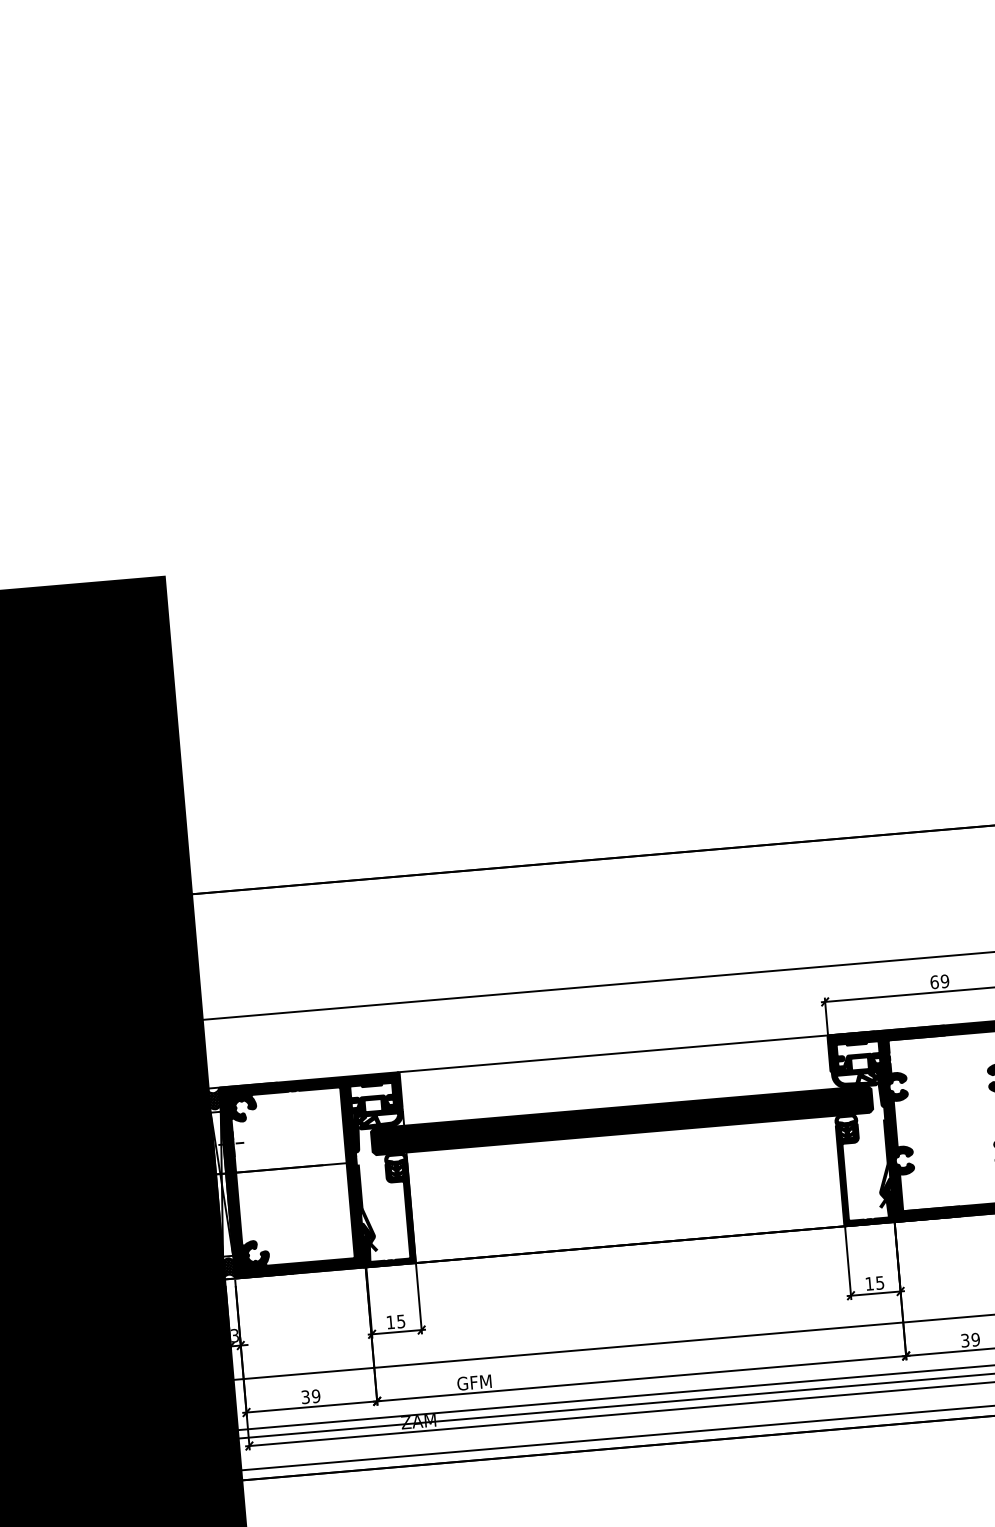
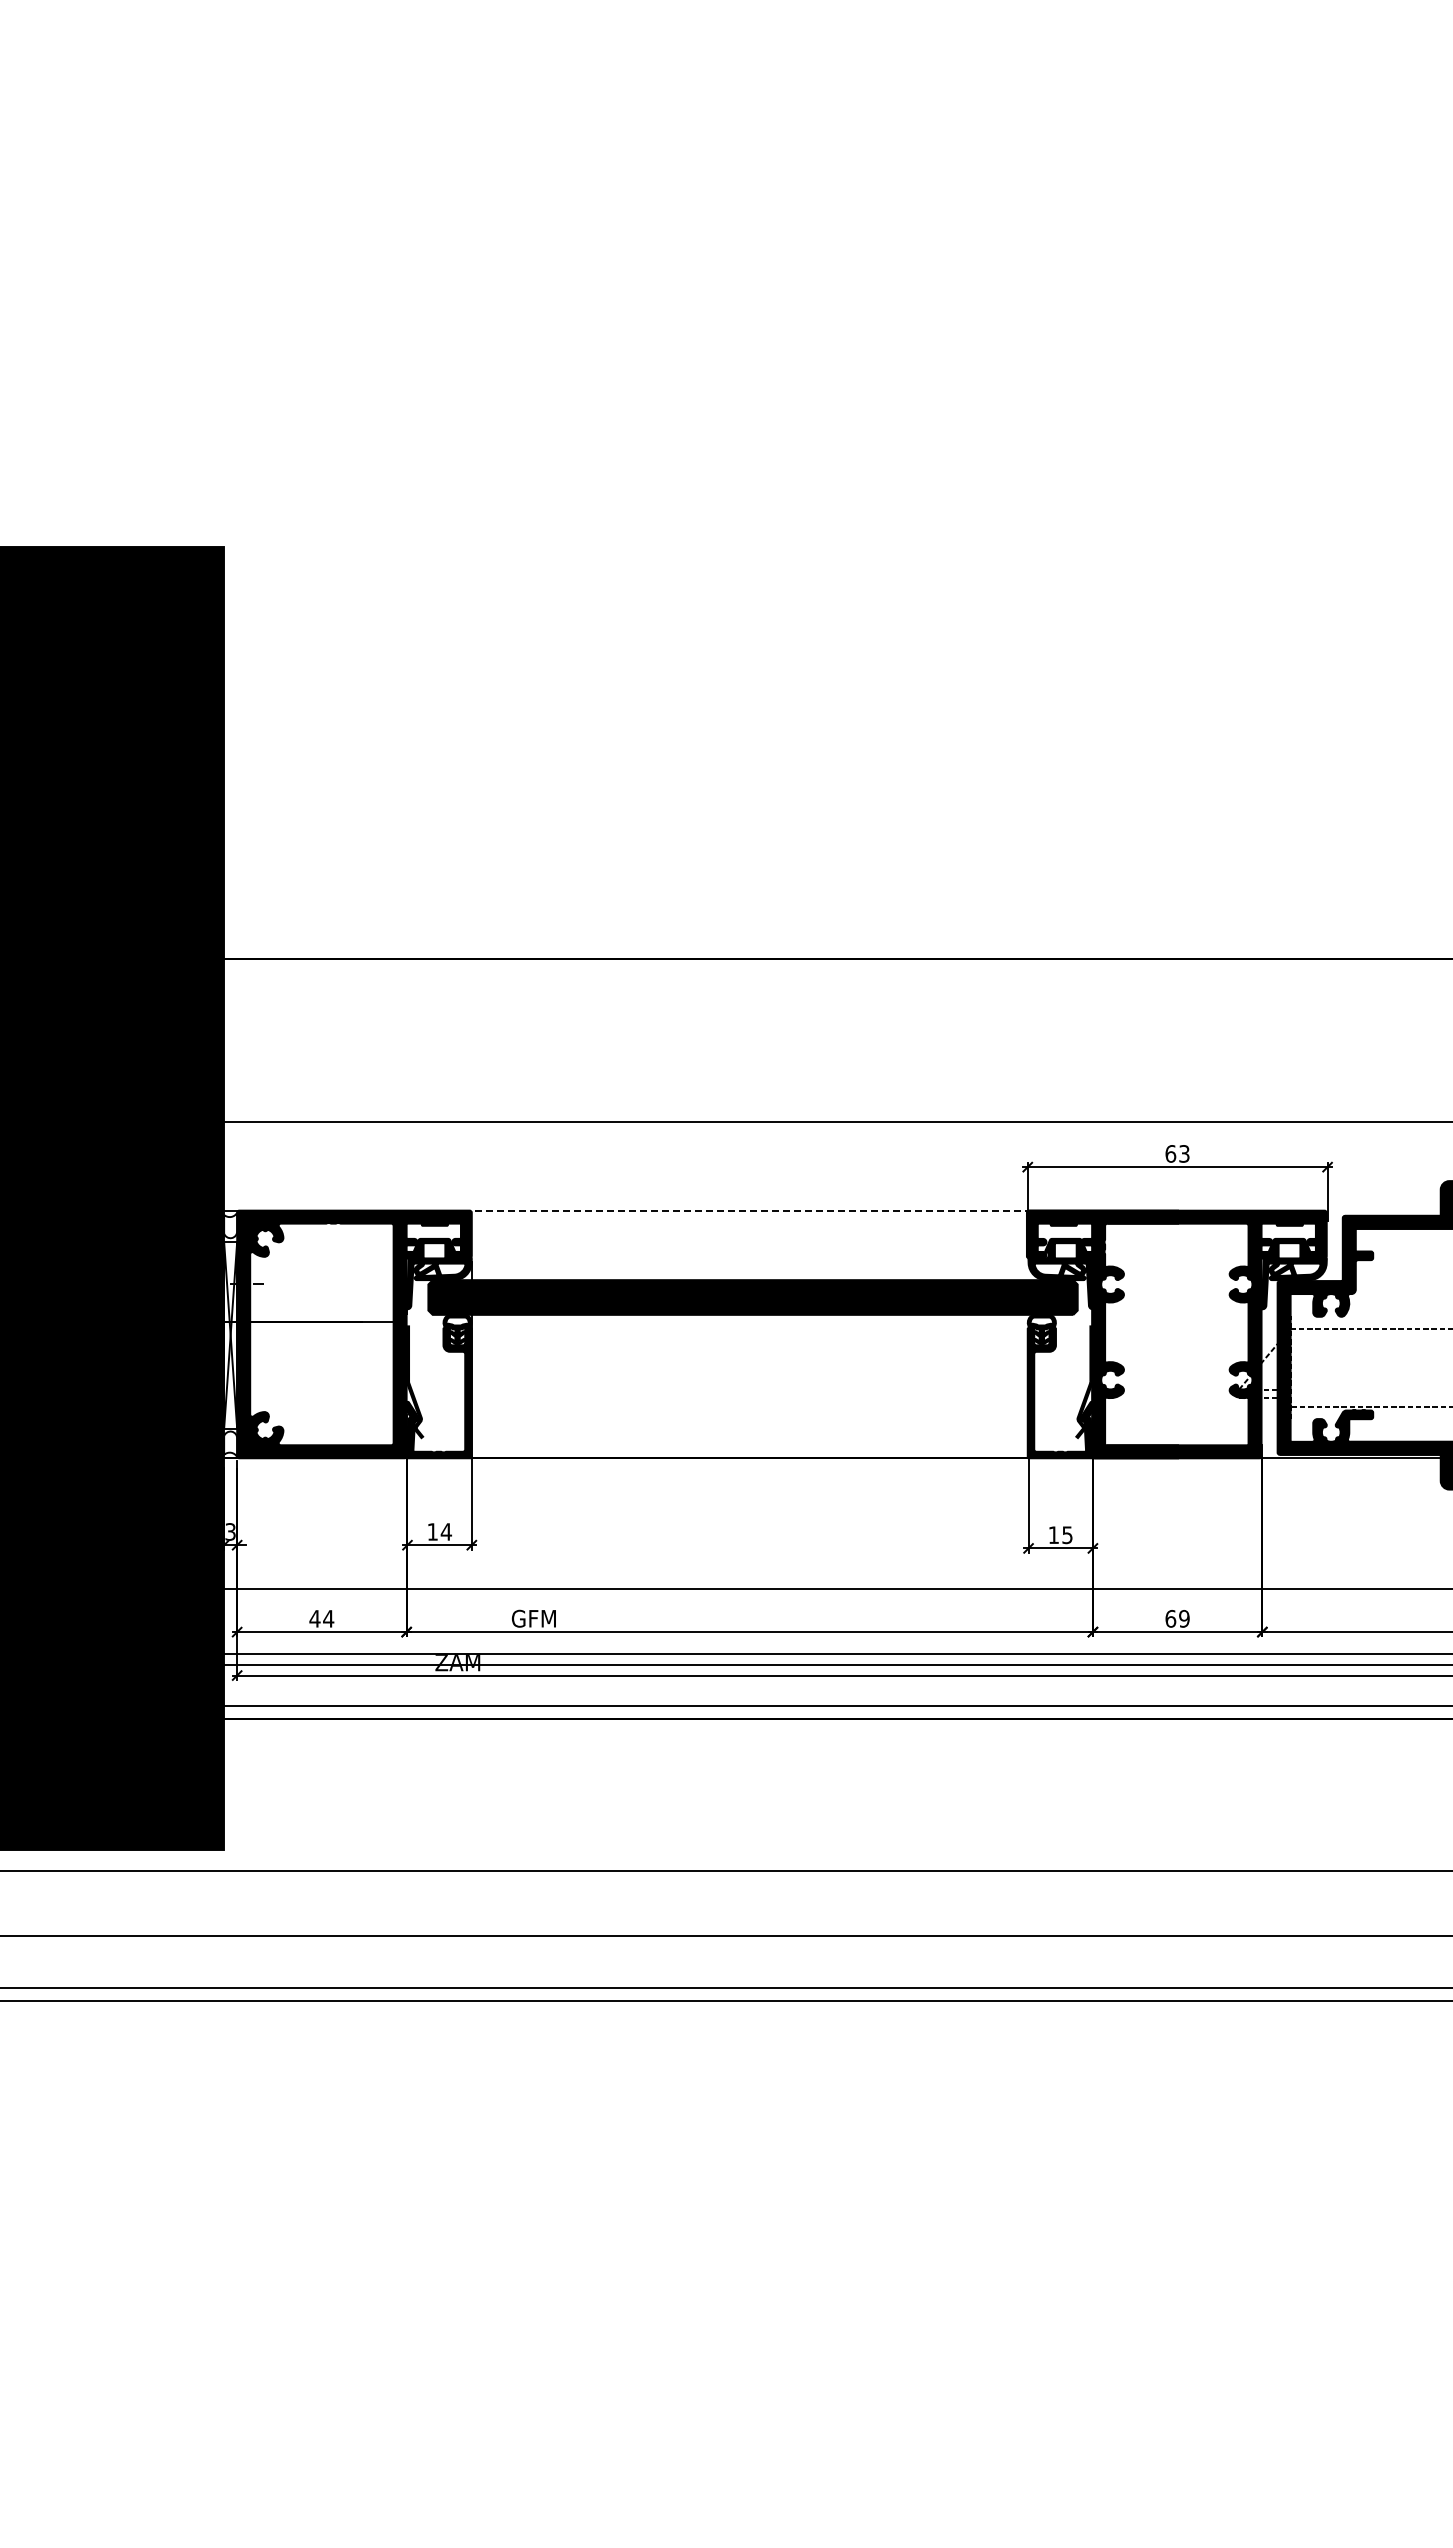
text: (945, 981) -> (1184, 1153), 69 -> 63
line: (635, 1051) -> (778, 1210), solid -> dashed
hatch: (214, 1100) -> (230, 1226), removed
hatch: (228, 1267) -> (230, 1443), removed
text: (401, 1321) -> (446, 1531), 15 -> 14
text: (965, 1340) -> (1170, 1618), 39 -> 69
text: (310, 1396) -> (321, 1618), 39 -> 44

